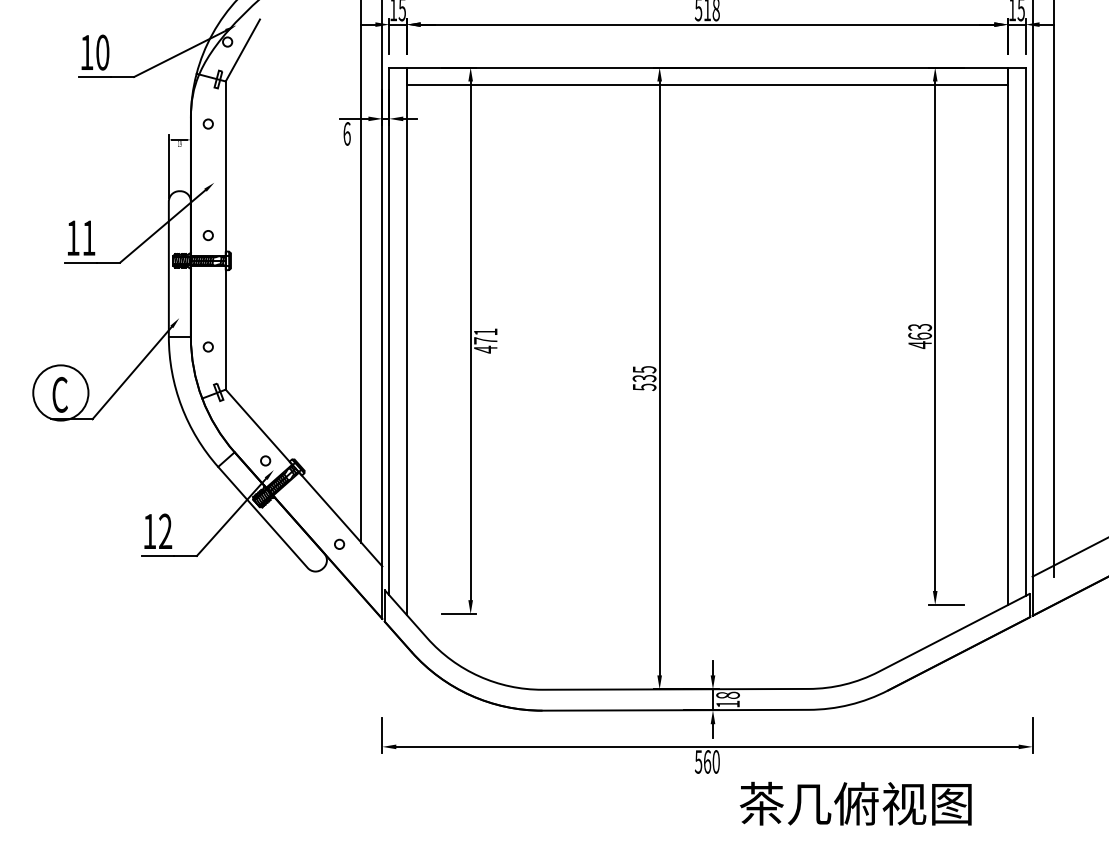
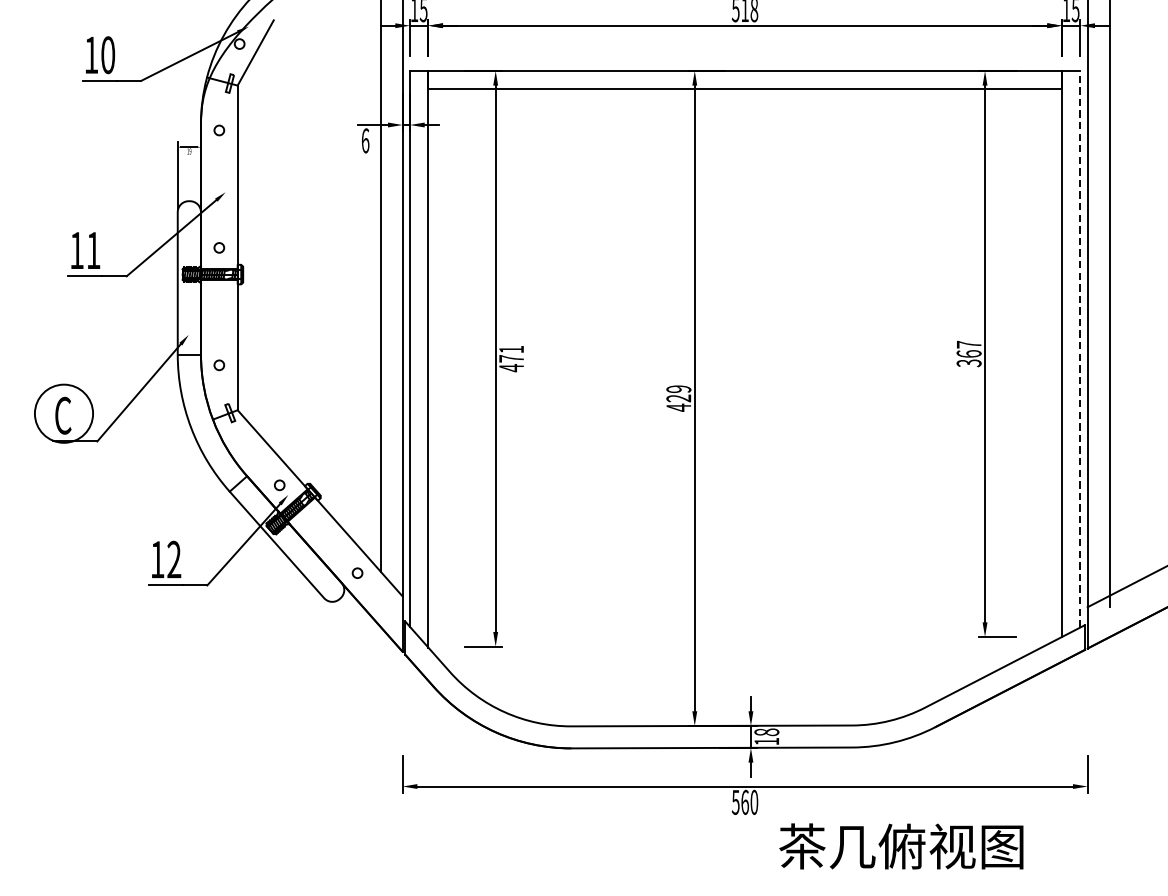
line: (1025, 331) -> (1080, 348), solid -> dashed
text: (920, 336) -> (969, 354), 463 -> 367
text: (644, 378) -> (678, 398), 535 -> 429

